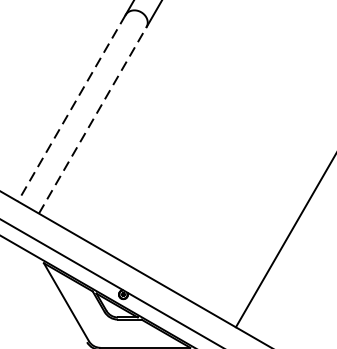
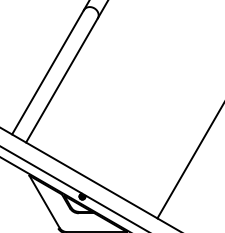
line: (72, 108) -> (48, 72), dashed -> solid
line: (93, 120) -> (62, 80), dashed -> solid

